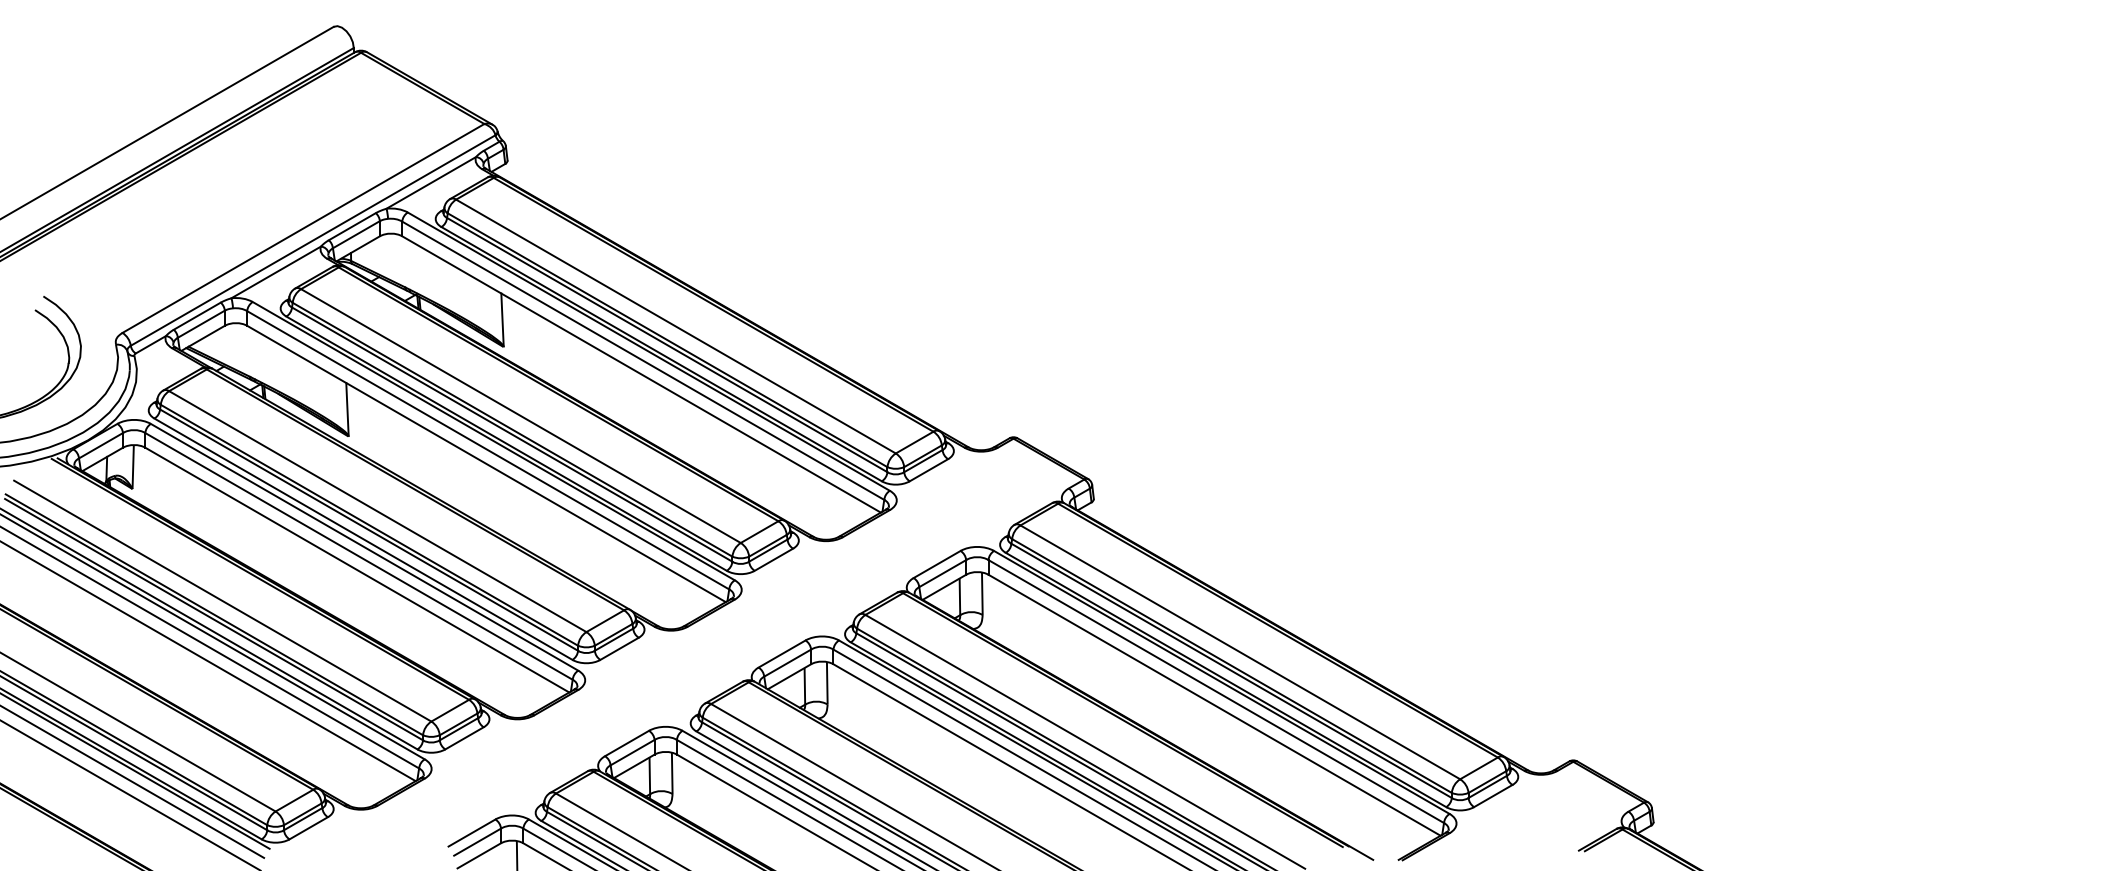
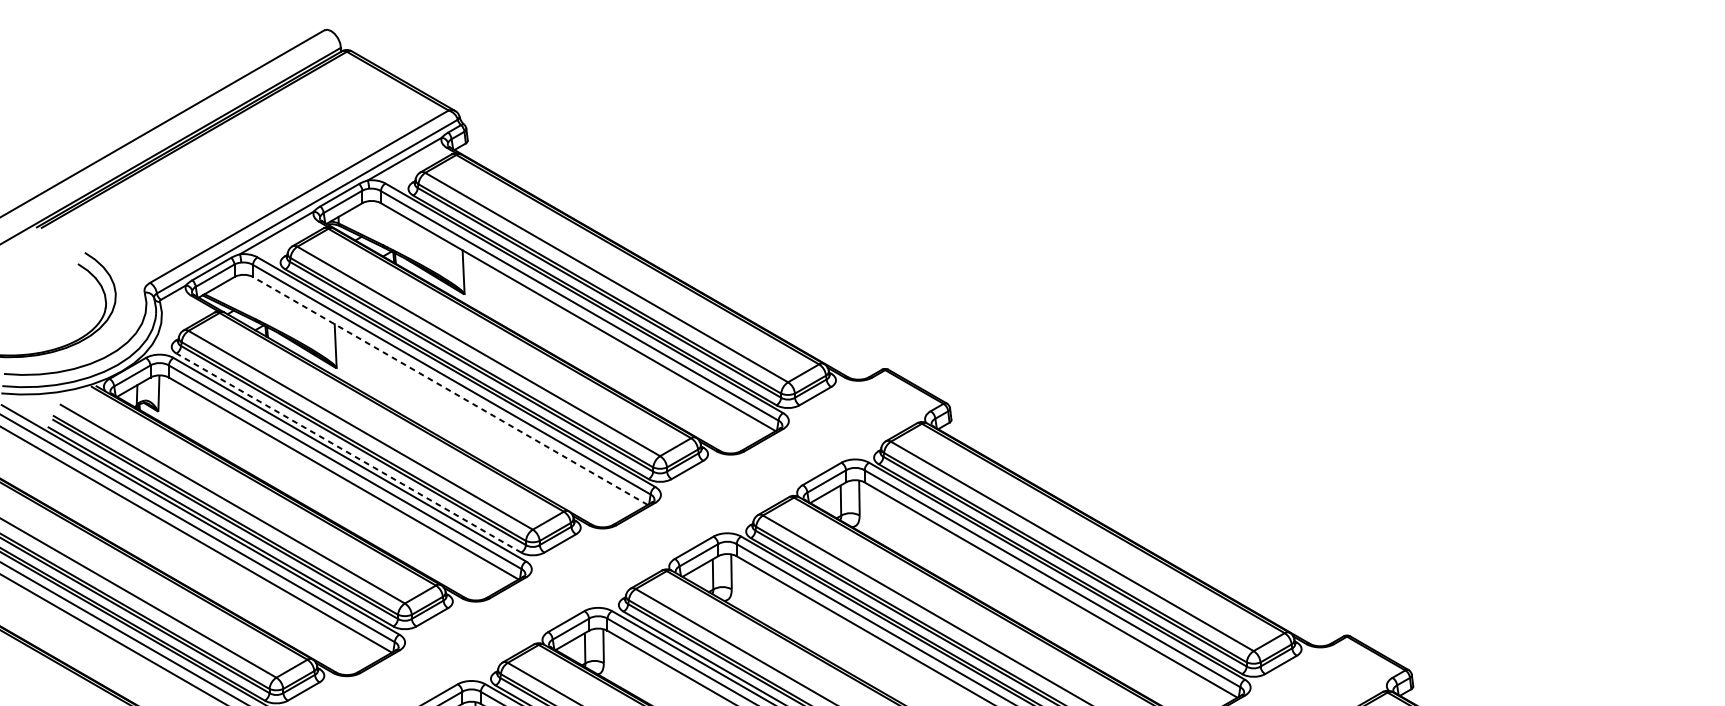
line: (486, 463) -> (450, 390), solid -> dashed
line: (363, 539) -> (348, 453), solid -> dashed

